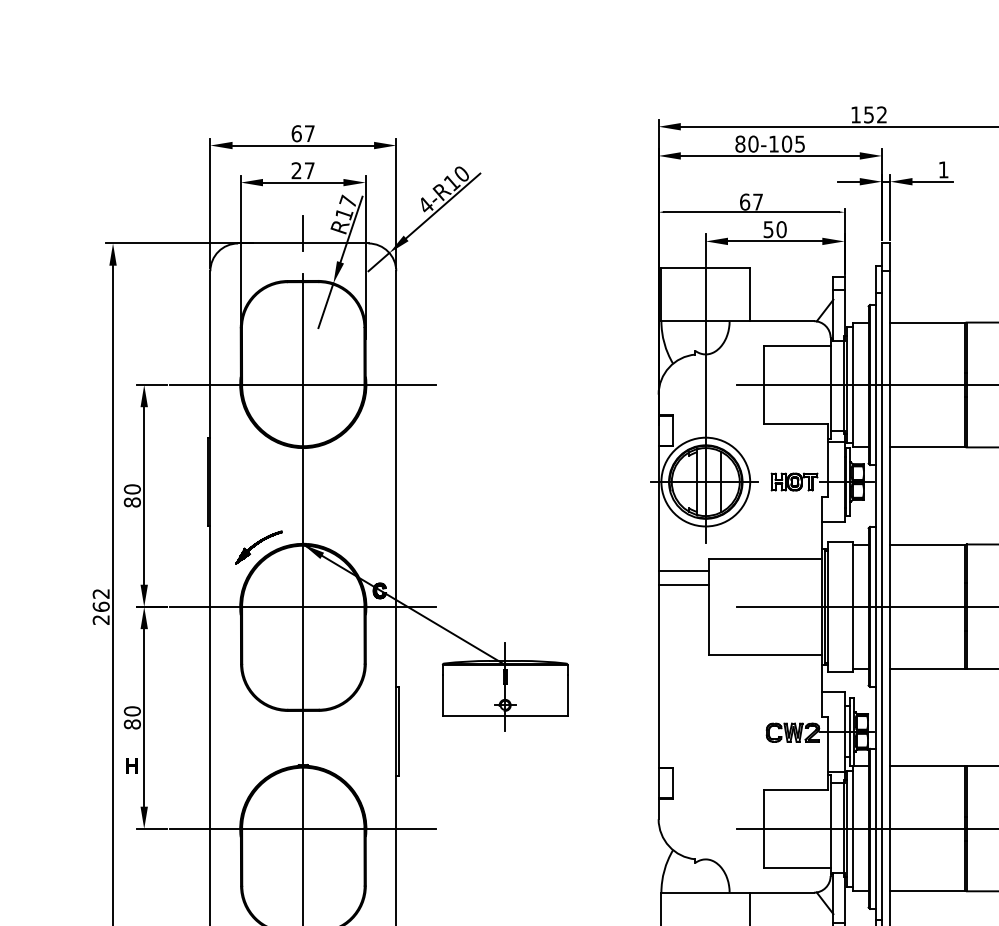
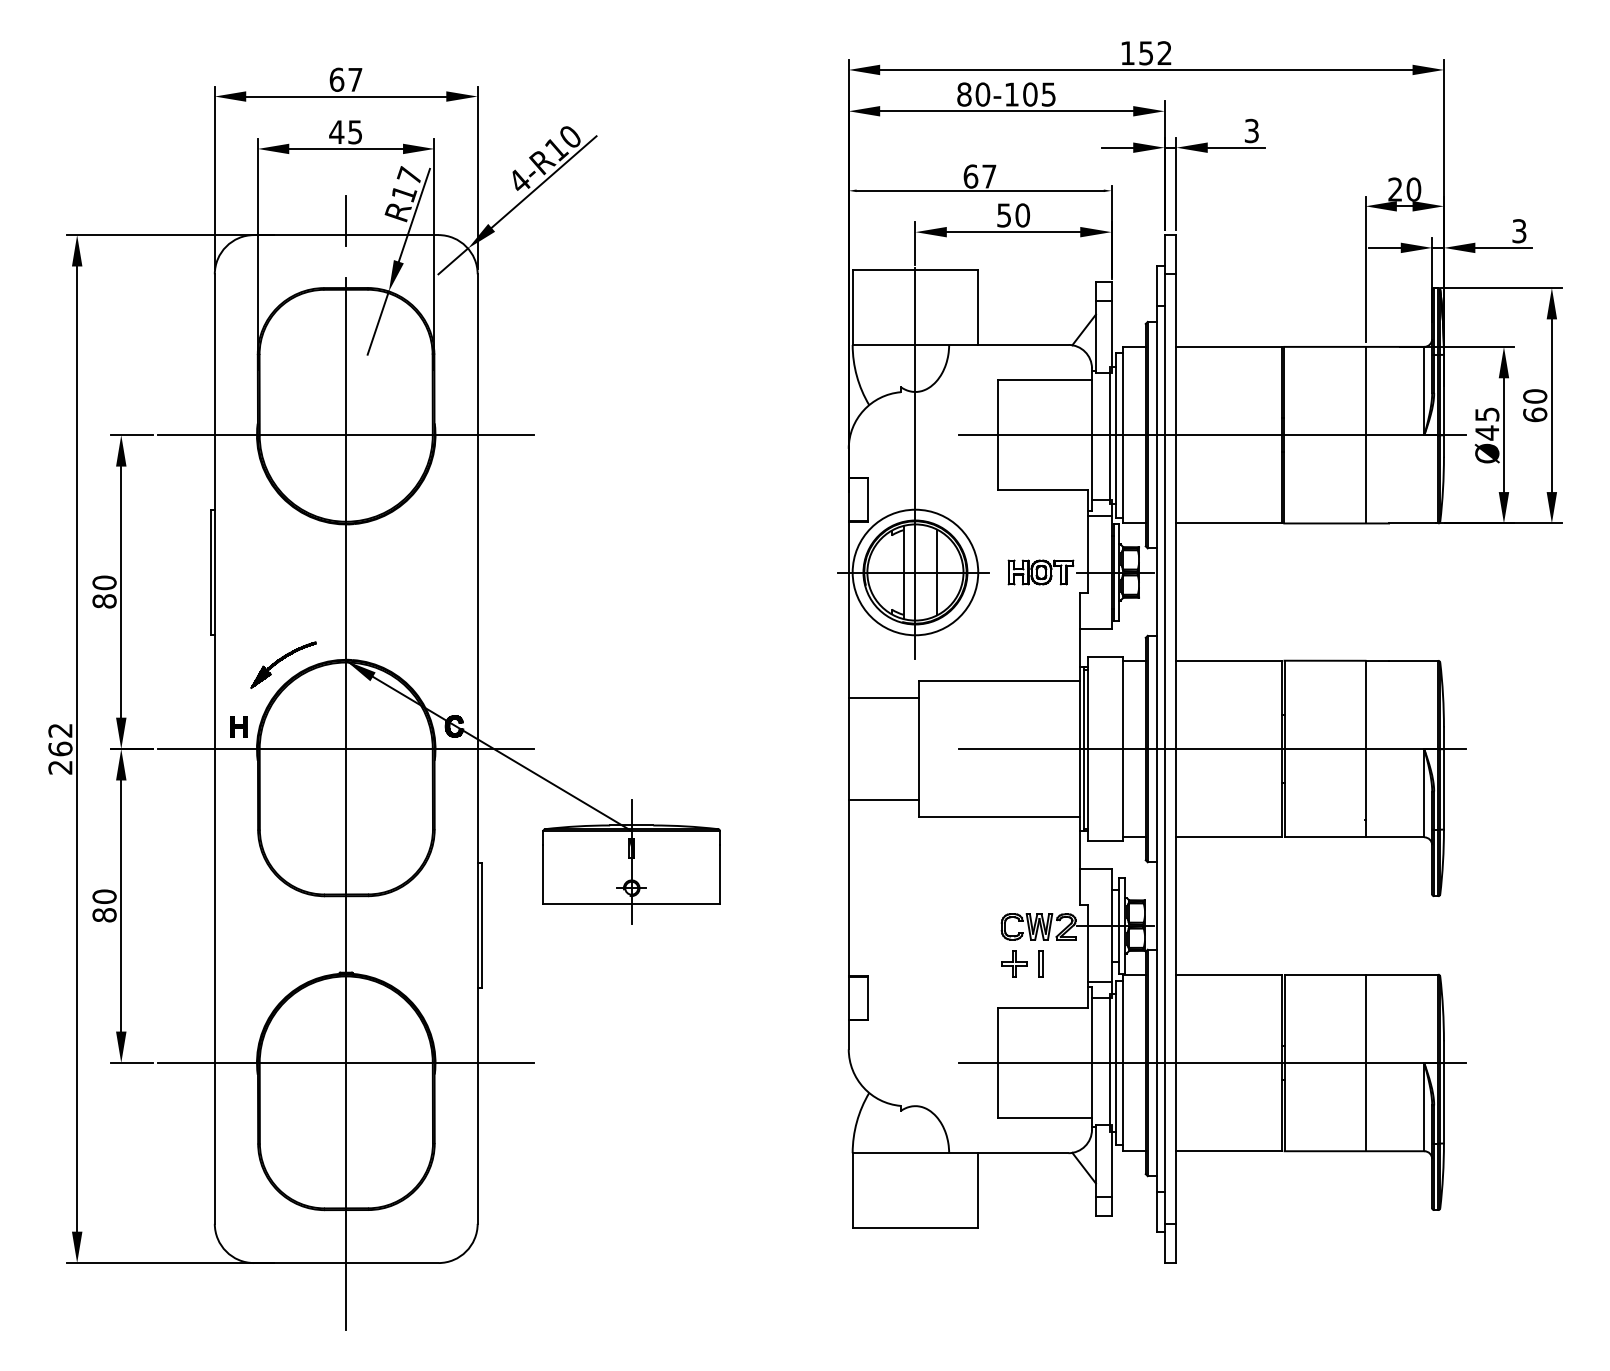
text: (943, 169) -> (1251, 130), 1 -> 3
text: (302, 170) -> (345, 132), 27 -> 45
line: (683, 585) -> (883, 800), moved
part: (775, 758) -> (1014, 963), added
part: (794, 758) -> (1040, 963), added
part: (131, 765) -> (238, 726), moved

